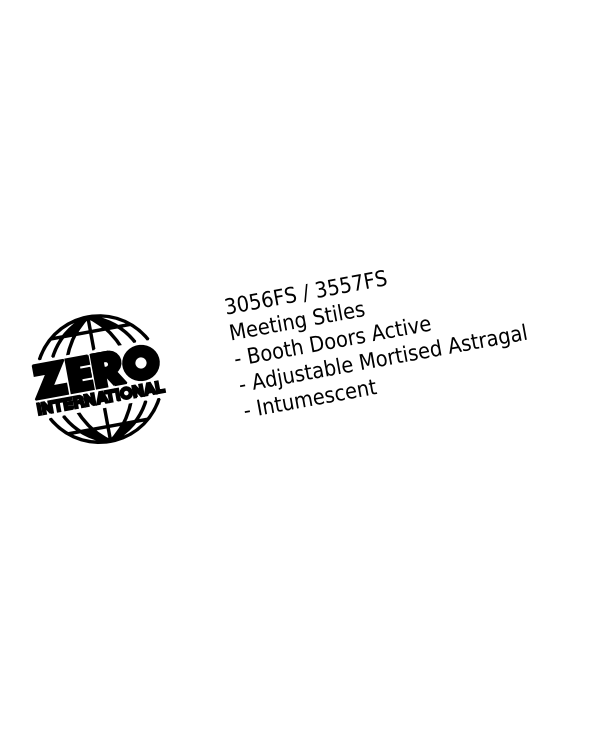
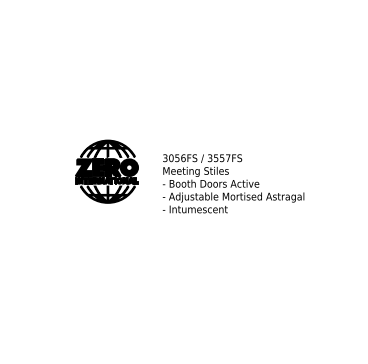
part: (96, 379) -> (106, 171), moved

